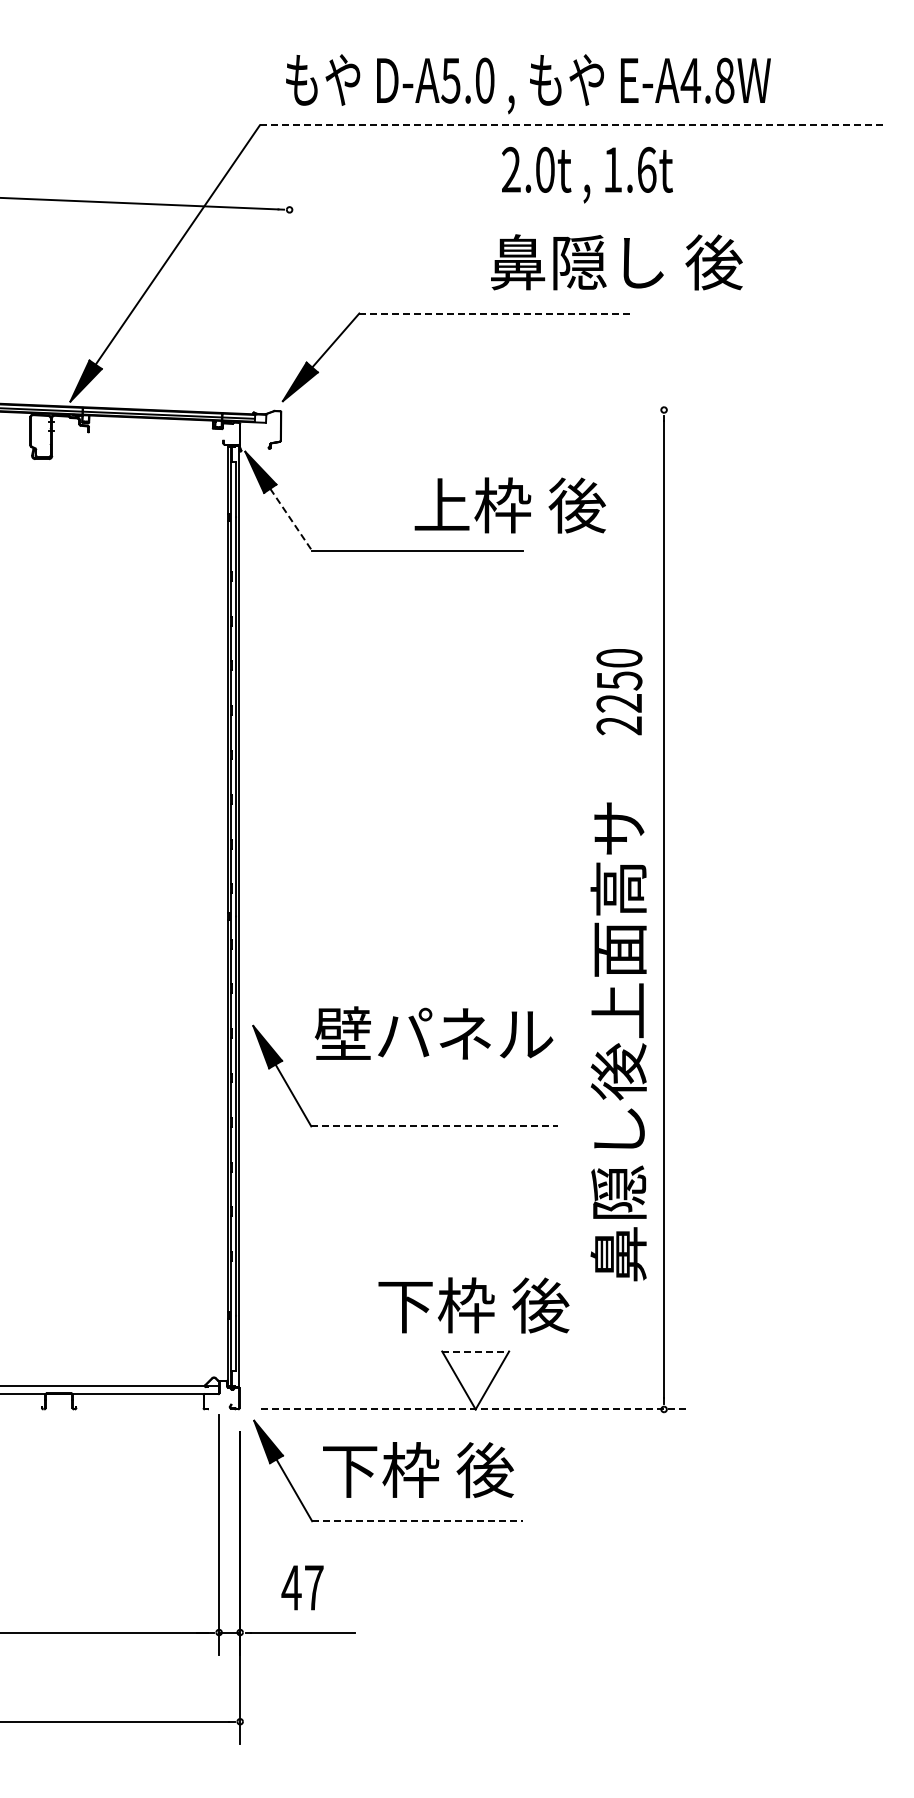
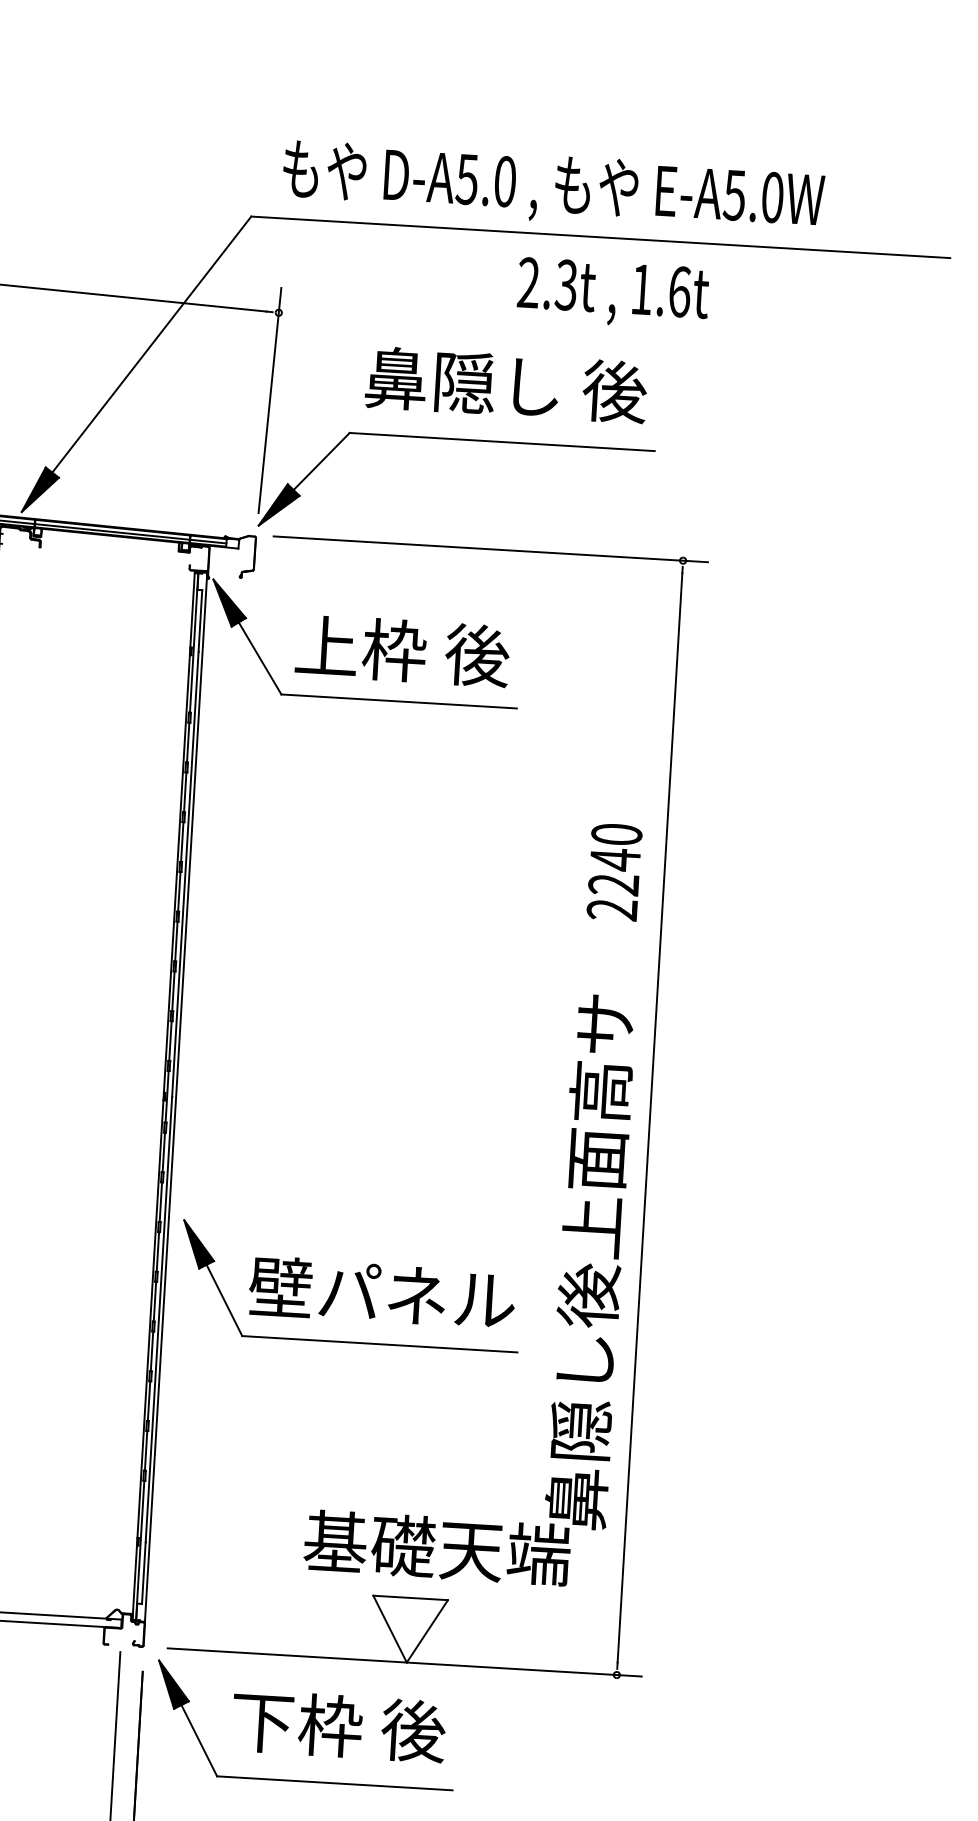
text: (707, 80) -> (753, 196), E-A4.8W -> E-A5.0W
line: (573, 125) -> (600, 237), dashed -> solid
text: (544, 169) -> (565, 284), 2.0t -> 2.3t
text: (616, 262) -> (506, 385), moved
line: (286, 288) -> (270, 400), added
line: (496, 313) -> (502, 442), dashed -> solid
line: (491, 410) -> (490, 549), added
text: (509, 505) -> (401, 650), moved
line: (291, 520) -> (260, 659), dashed -> solid
text: (619, 680) -> (615, 859), 2250 -> 2240
text: (434, 1032) -> (382, 1291), moved
line: (435, 1126) -> (380, 1344), dashed -> solid
text: (496, 1305) -> (436, 1548), 下枠 後 -> 基礎天端
line: (476, 1351) -> (411, 1597), dashed -> solid
line: (473, 1409) -> (404, 1662), dashed -> solid
line: (417, 1521) -> (334, 1783), dashed -> solid

